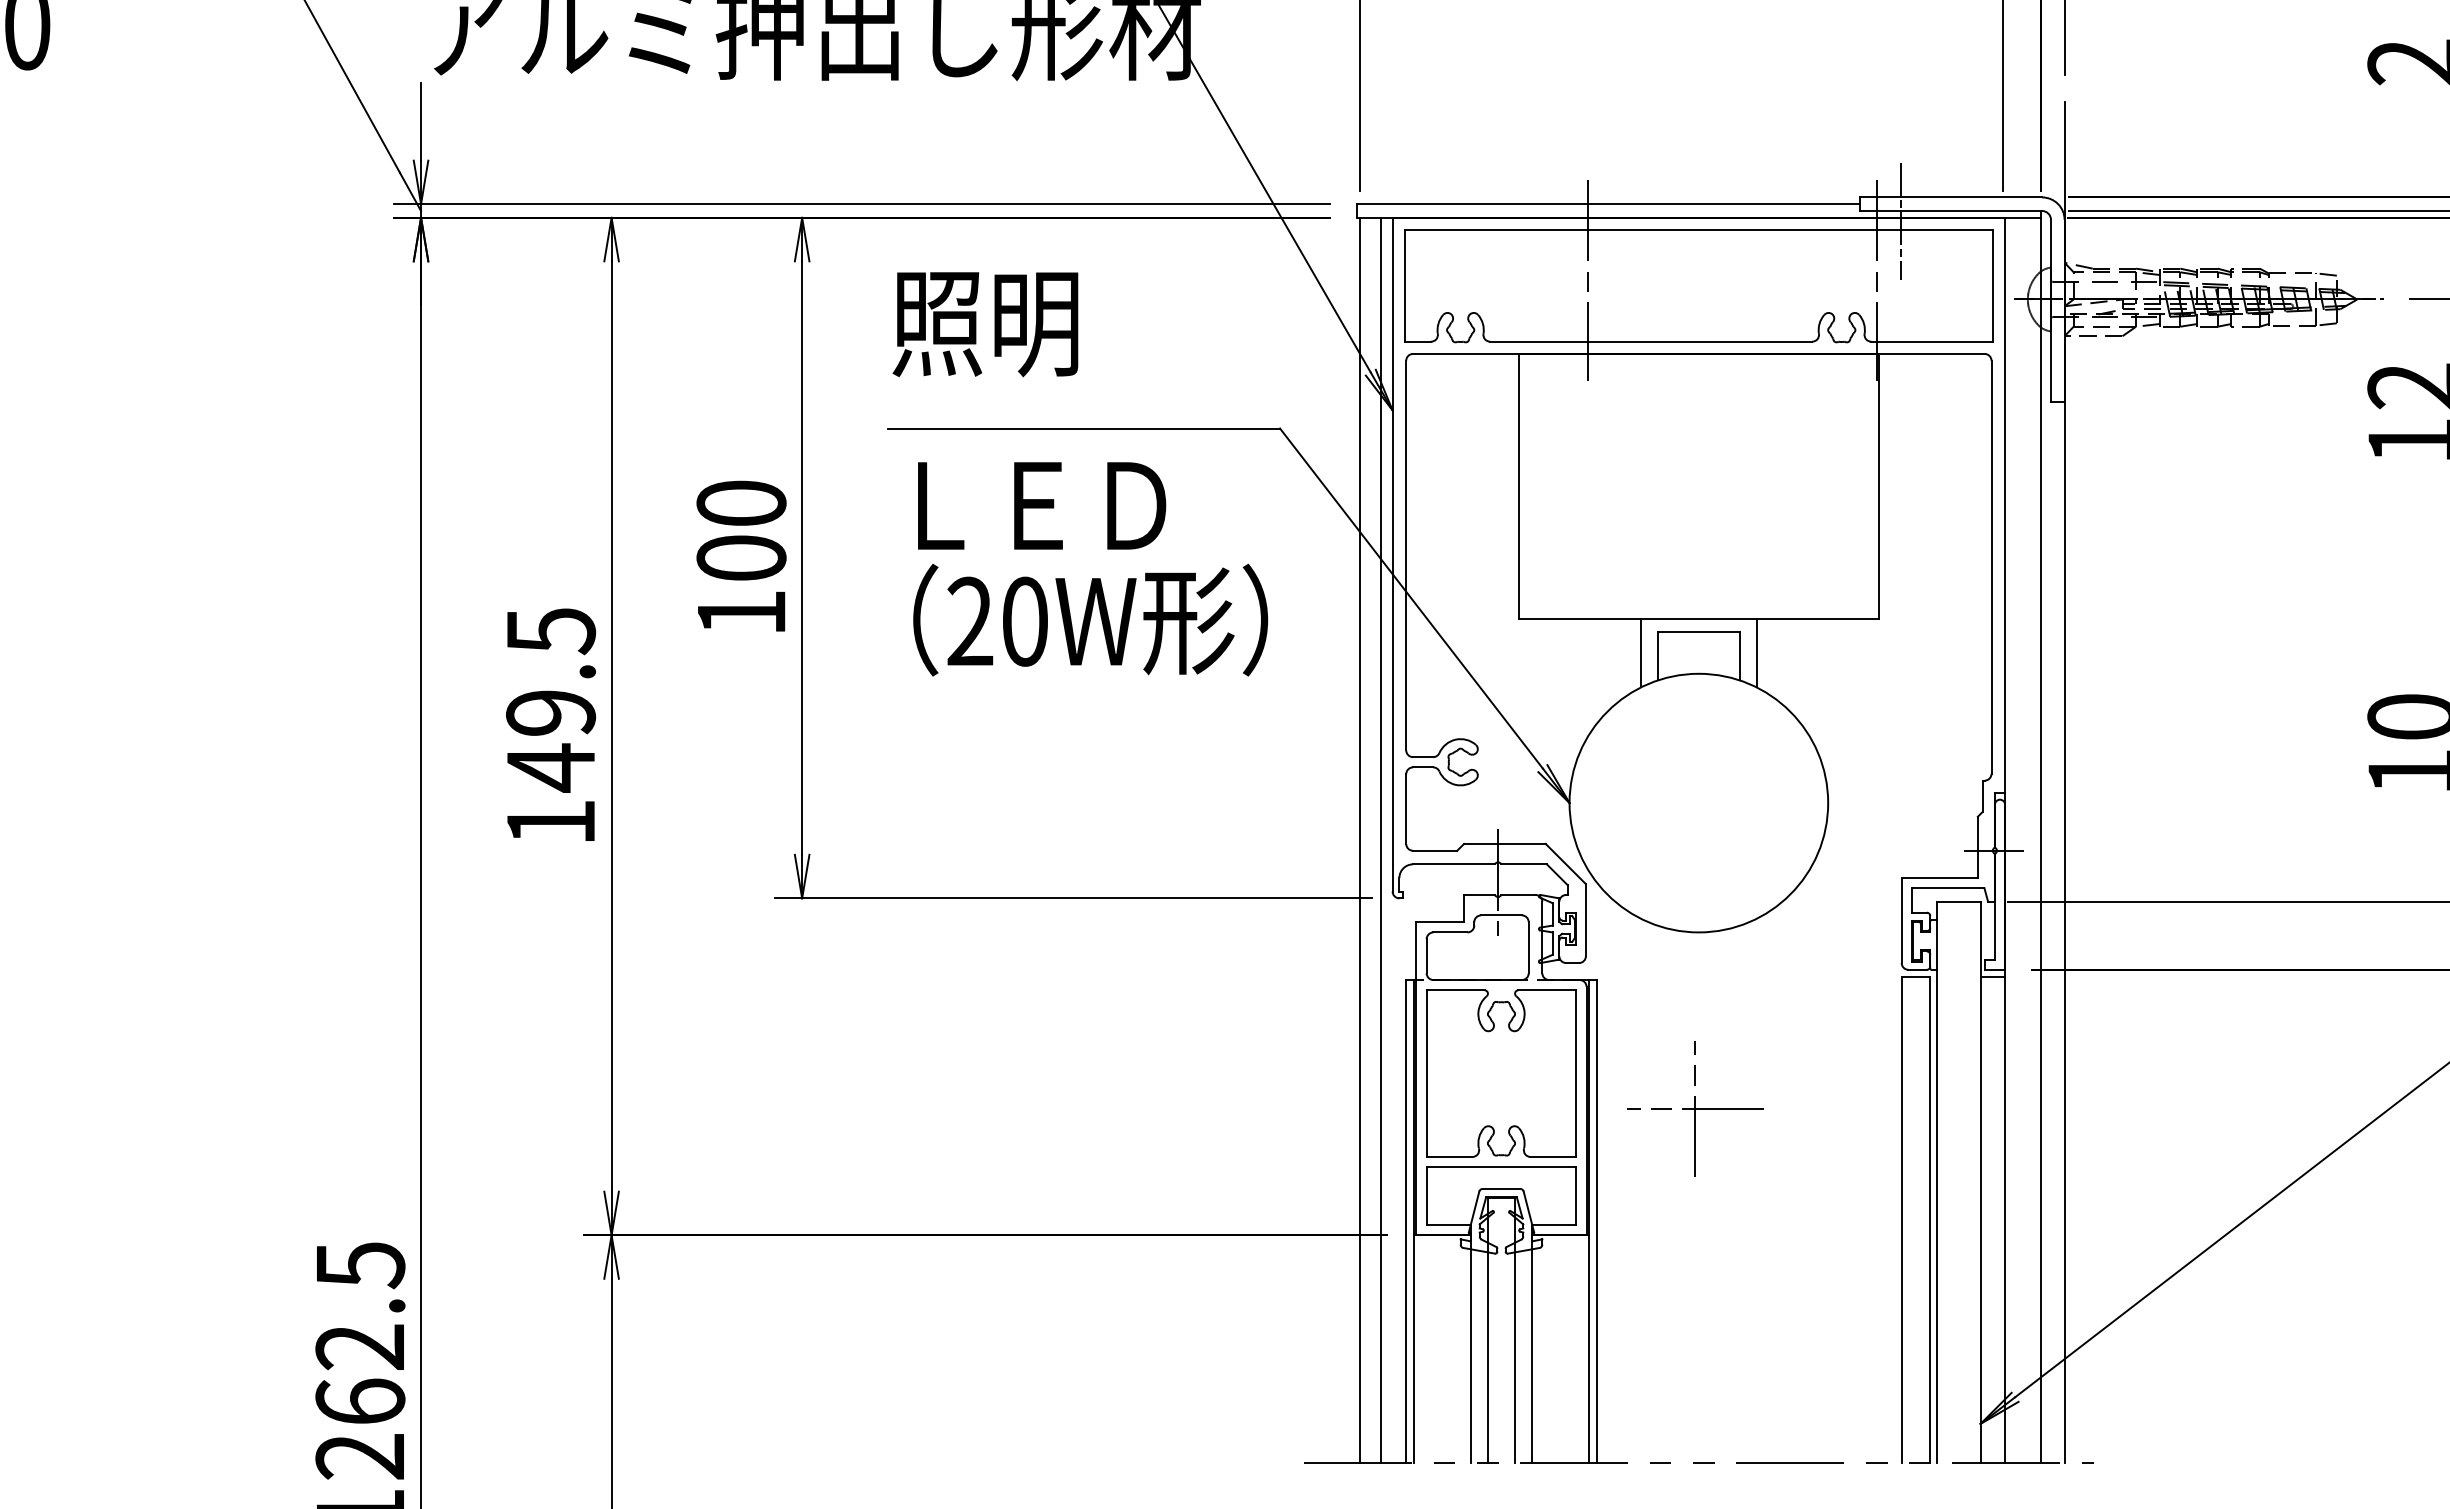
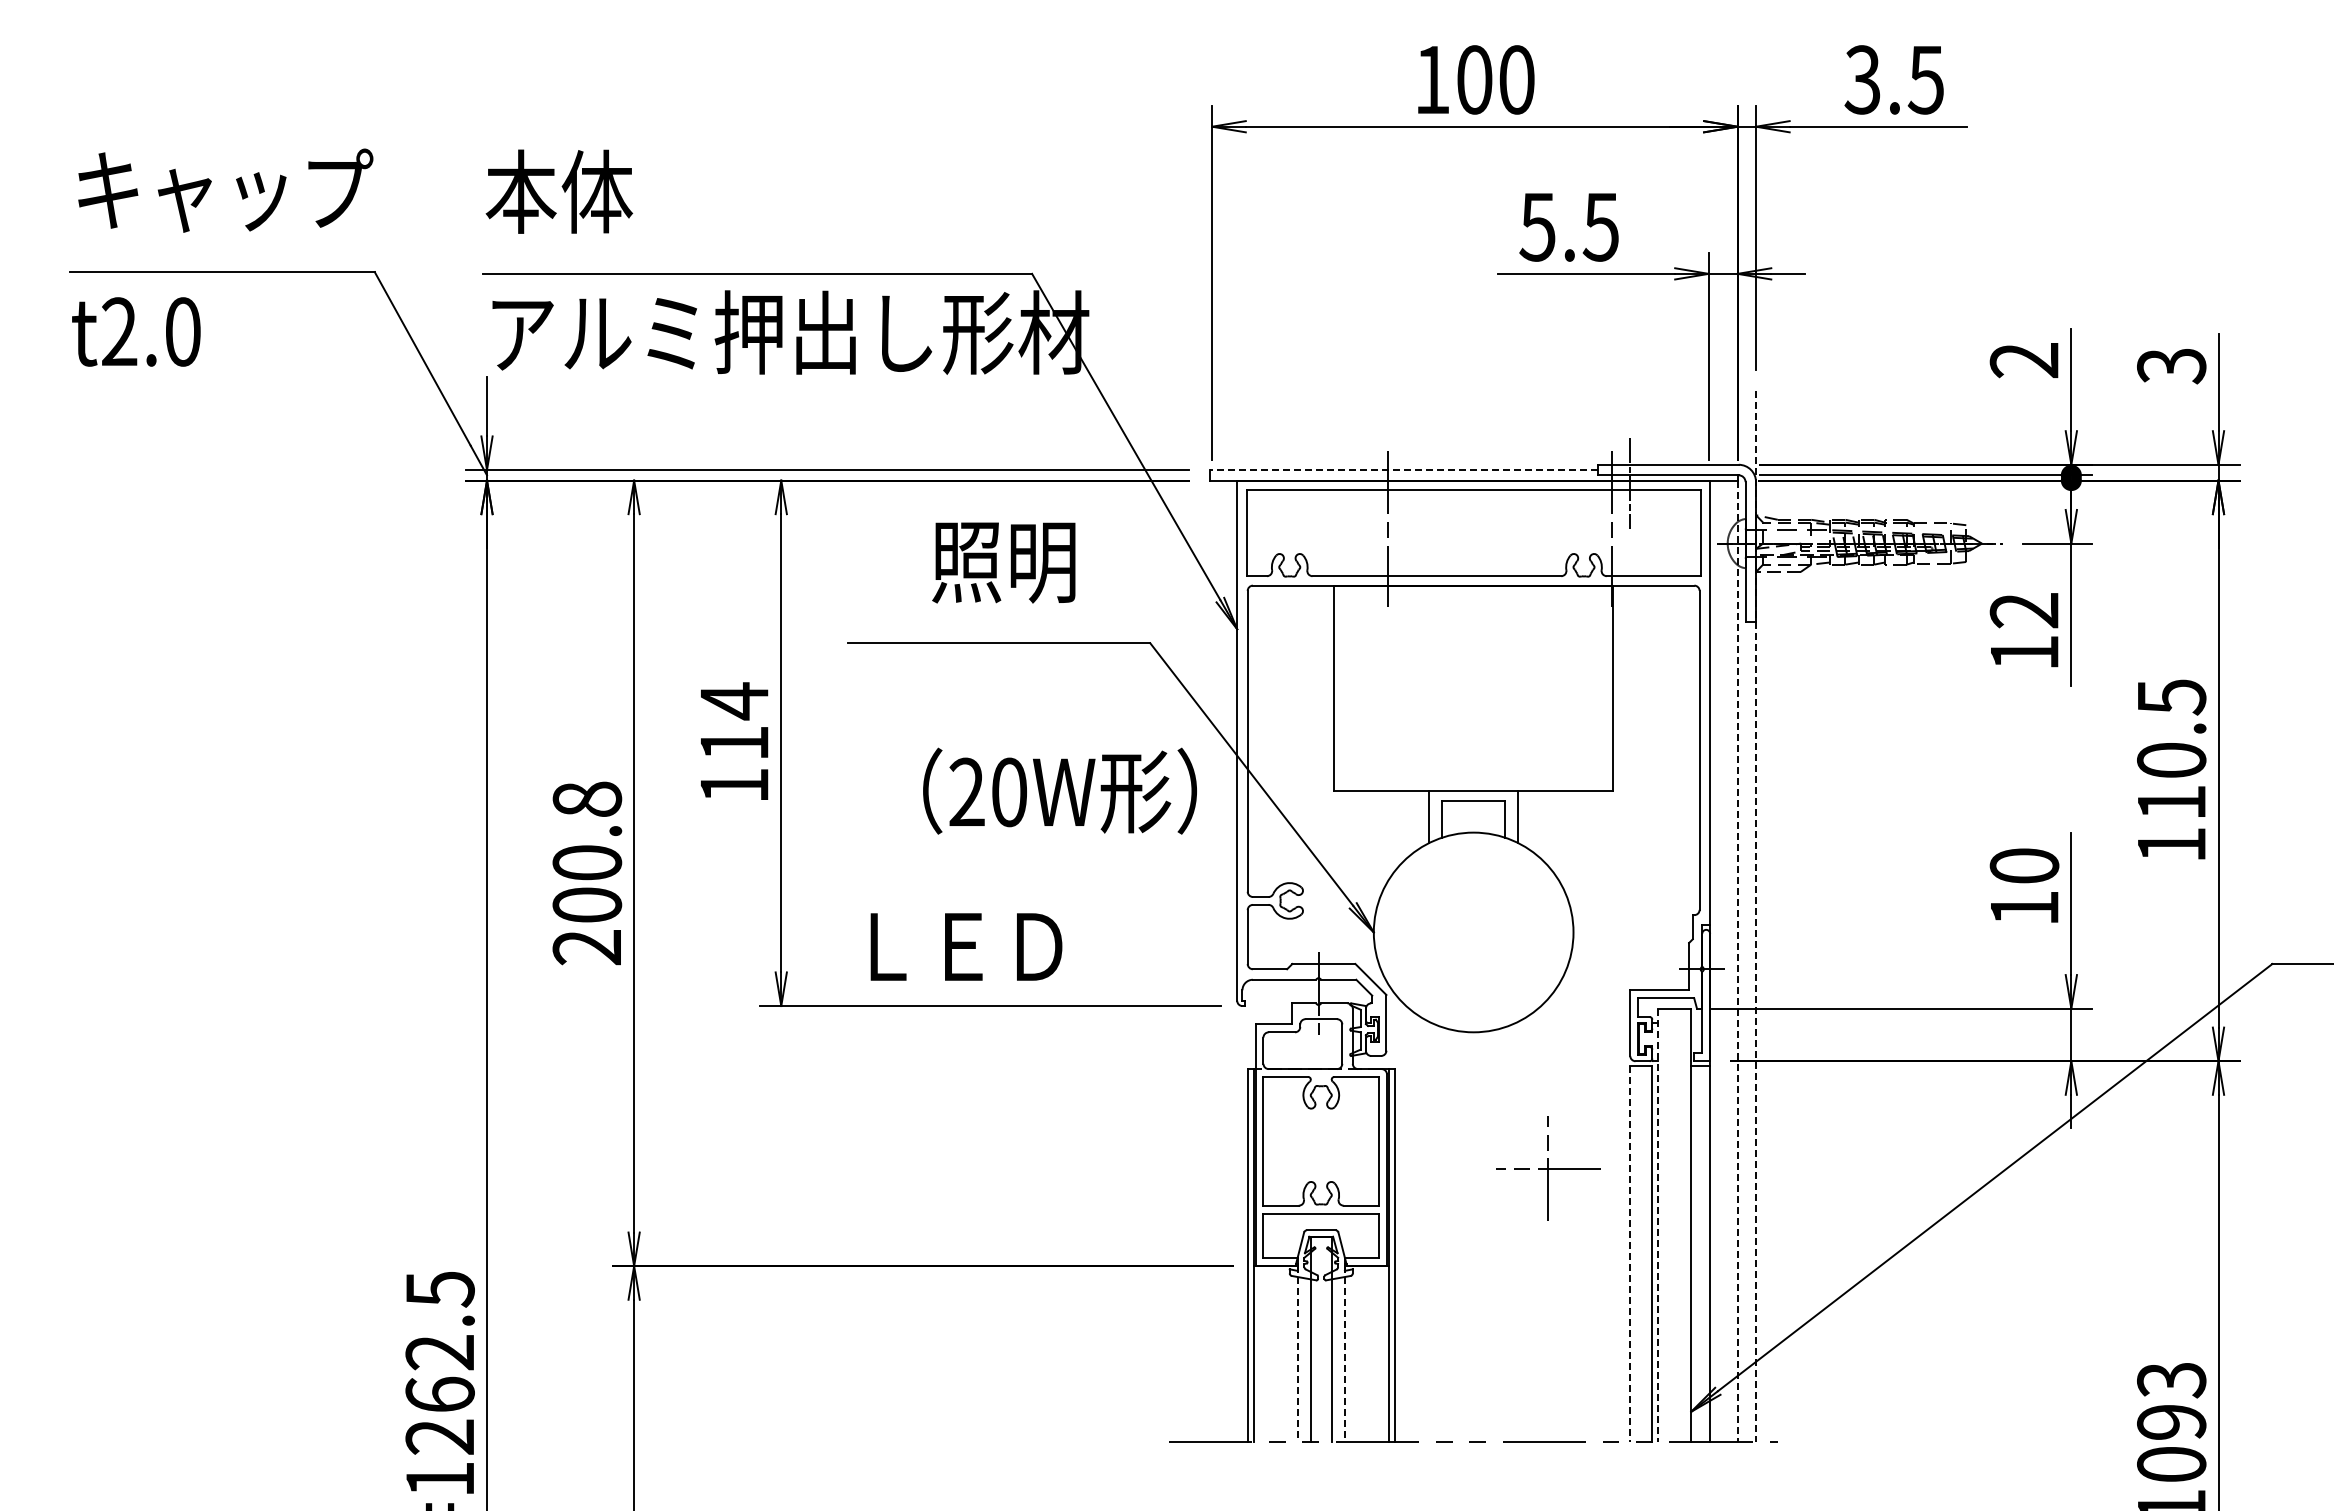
line: (1607, 204) -> (1403, 470), solid -> dashed
text: (985, 323) -> (1003, 562), moved
text: (1042, 505) -> (966, 946), moved
text: (741, 529) -> (734, 721), 100 -> 114
text: (1089, 619) -> (1059, 790), moved
text: (551, 726) -> (587, 873), 149.5 -> 200.8
line: (2065, 783) -> (1756, 917), solid -> dashed
line: (1360, 840) -> (1212, 961), removed
line: (1380, 840) -> (1227, 961), removed
line: (2040, 840) -> (1737, 961), solid -> dashed
part: (1696, 1108) -> (1548, 1168), moved
line: (1936, 1182) -> (1657, 1225), solid -> dashed
line: (1901, 1220) -> (1630, 1254), solid -> dashed
line: (1470, 1349) -> (1297, 1354), solid -> dashed
line: (1531, 1349) -> (1344, 1354), solid -> dashed

